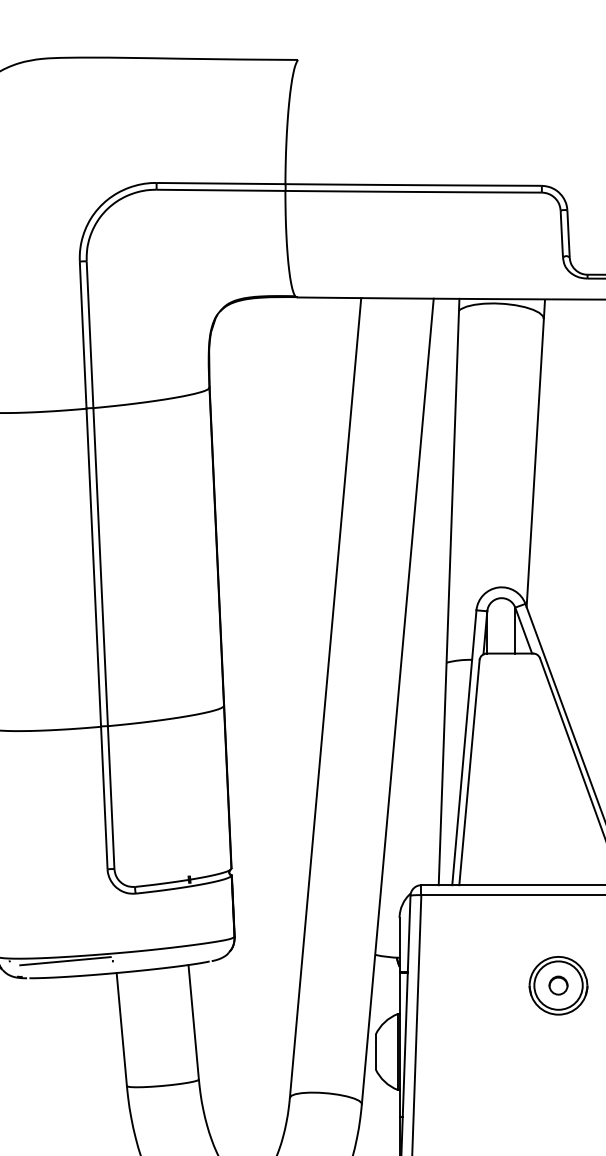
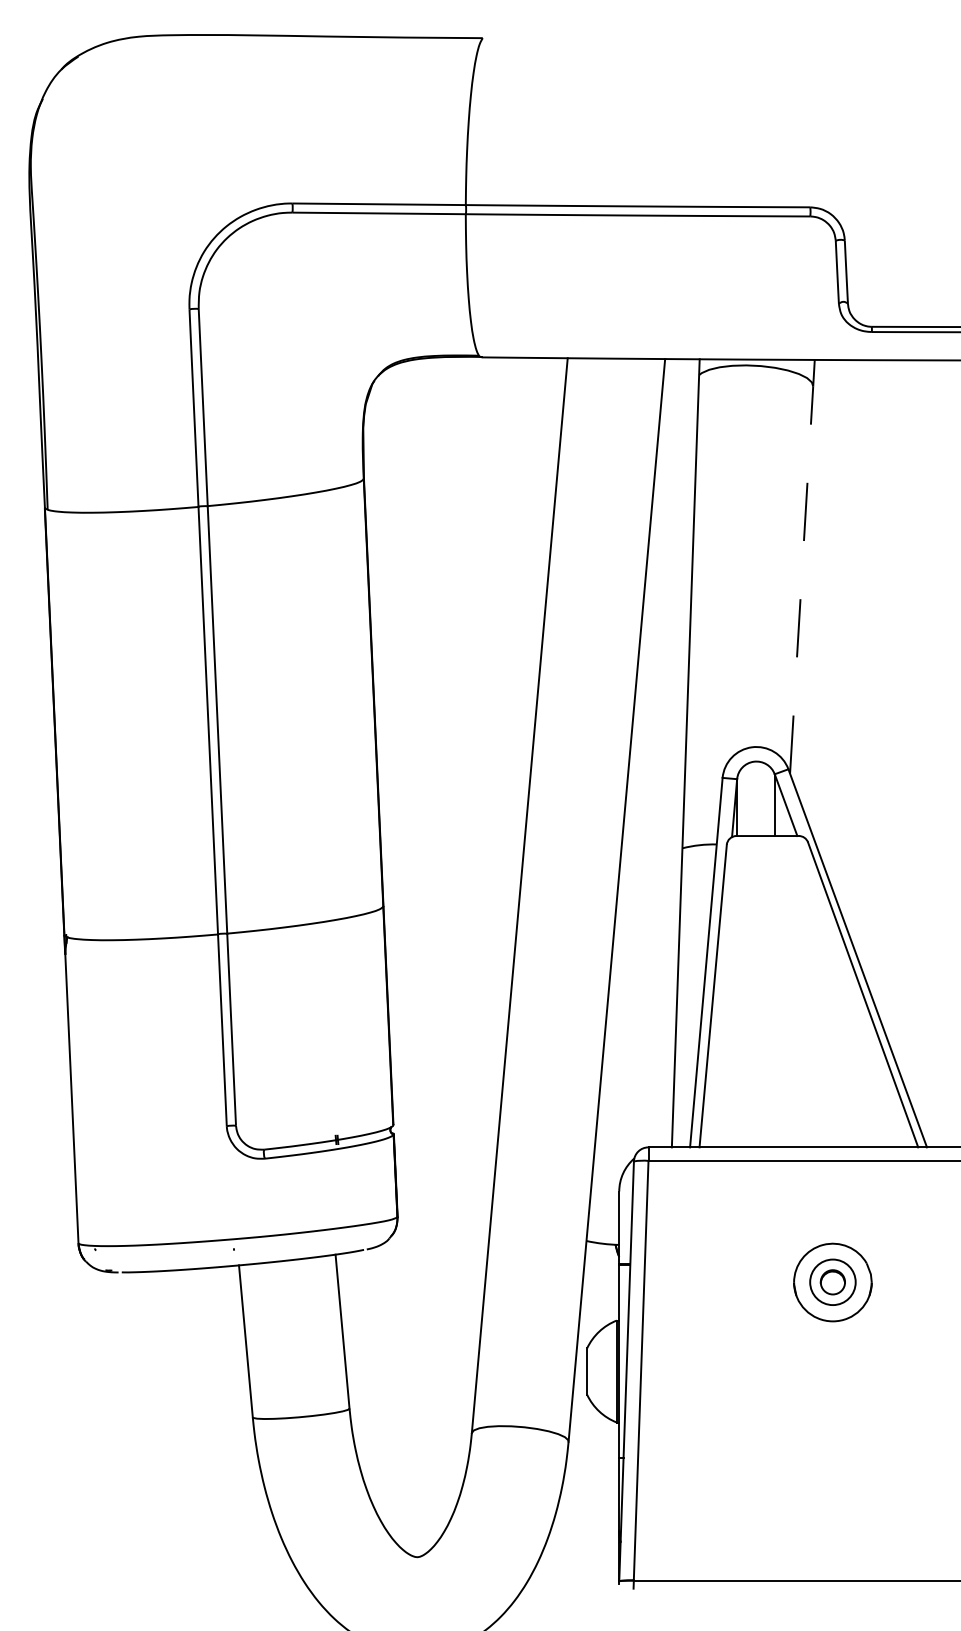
line: (535, 463) -> (801, 580), solid -> dashed
line: (65, 961) -> (170, 1249), removed
circle: (558, 985) -> (832, 1281), size x0.7

